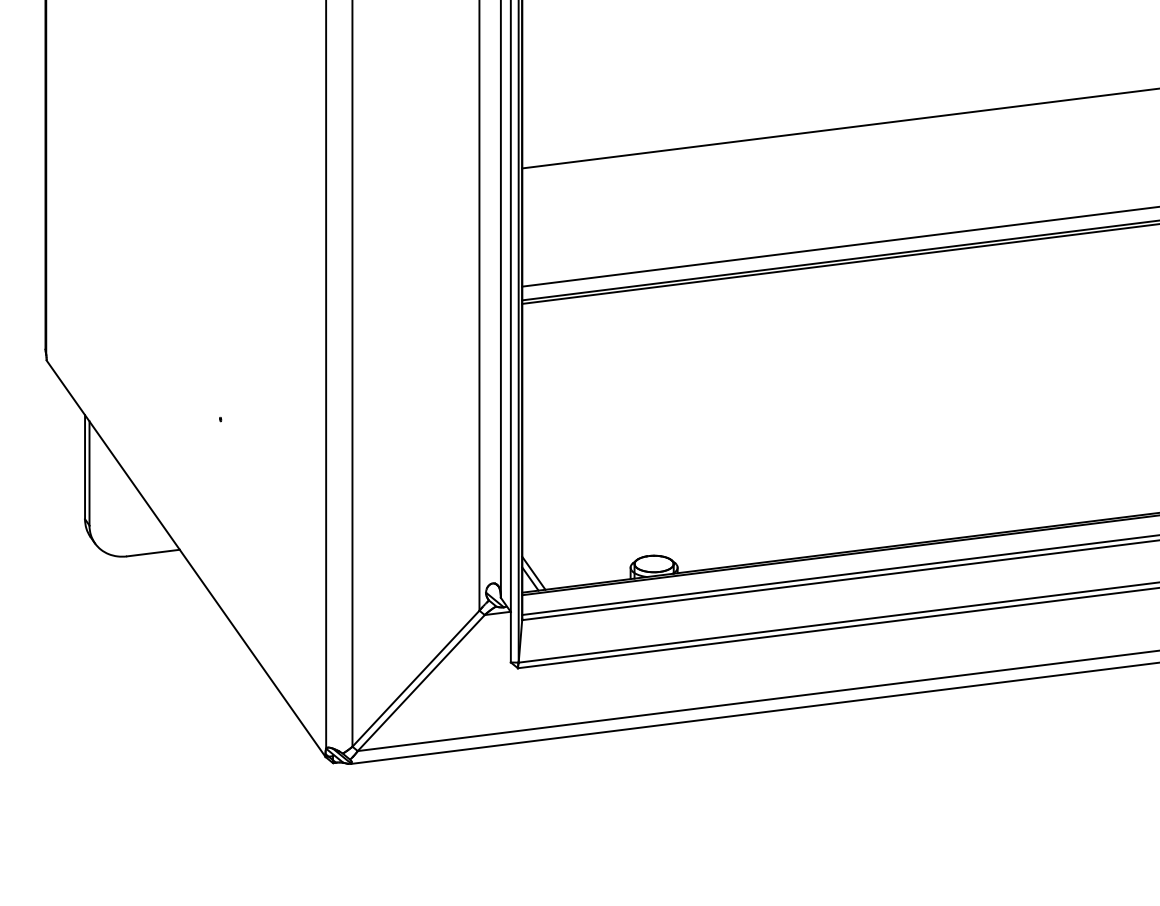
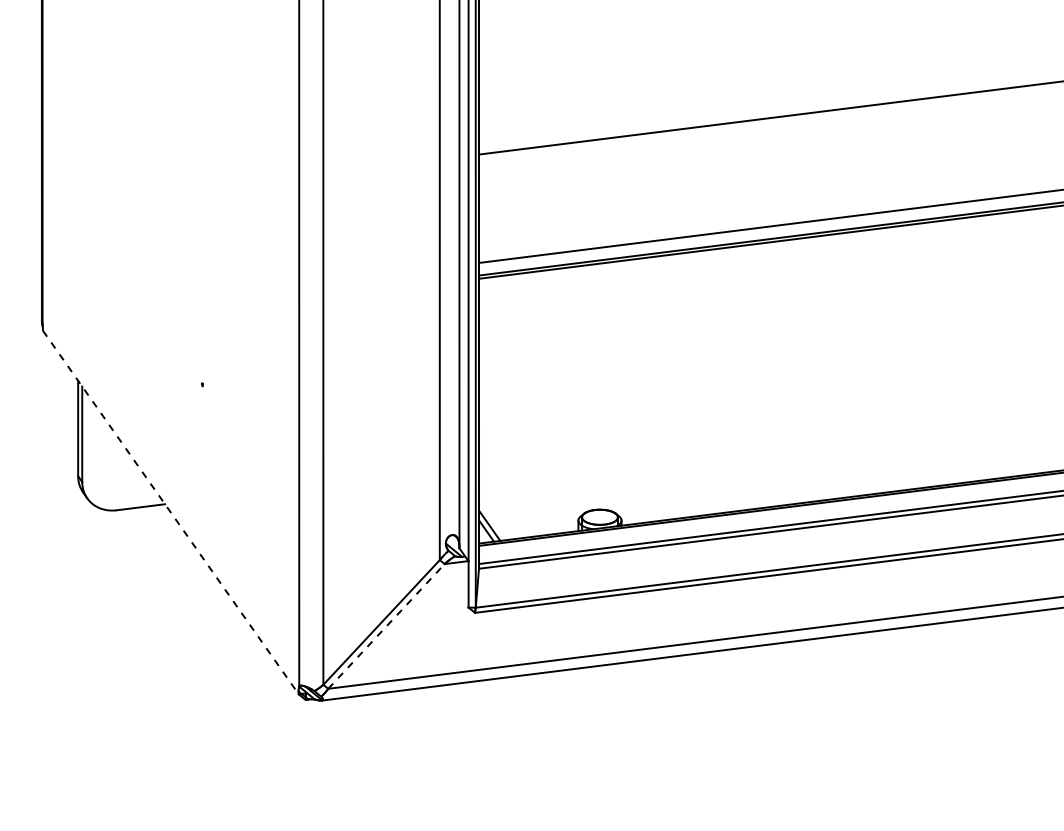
line: (186, 558) -> (171, 512), solid -> dashed
line: (421, 683) -> (386, 626), solid -> dashed

